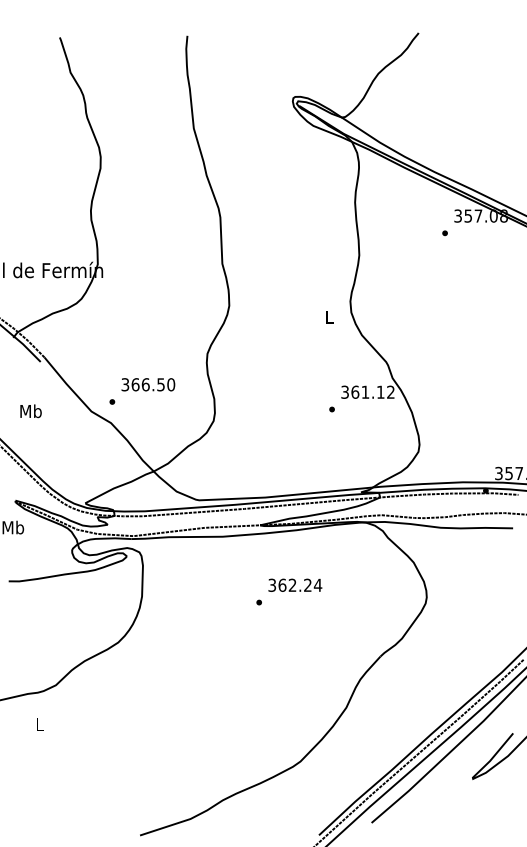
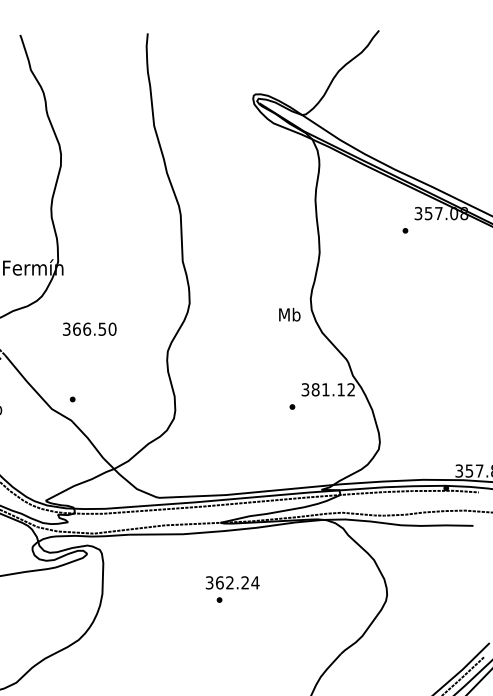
text: (329, 316) -> (289, 314), L -> Mb
text: (148, 384) -> (89, 329), moved
text: (355, 391) -> (315, 389), 361.12 -> 381.12
text: (295, 584) -> (232, 582), moved

